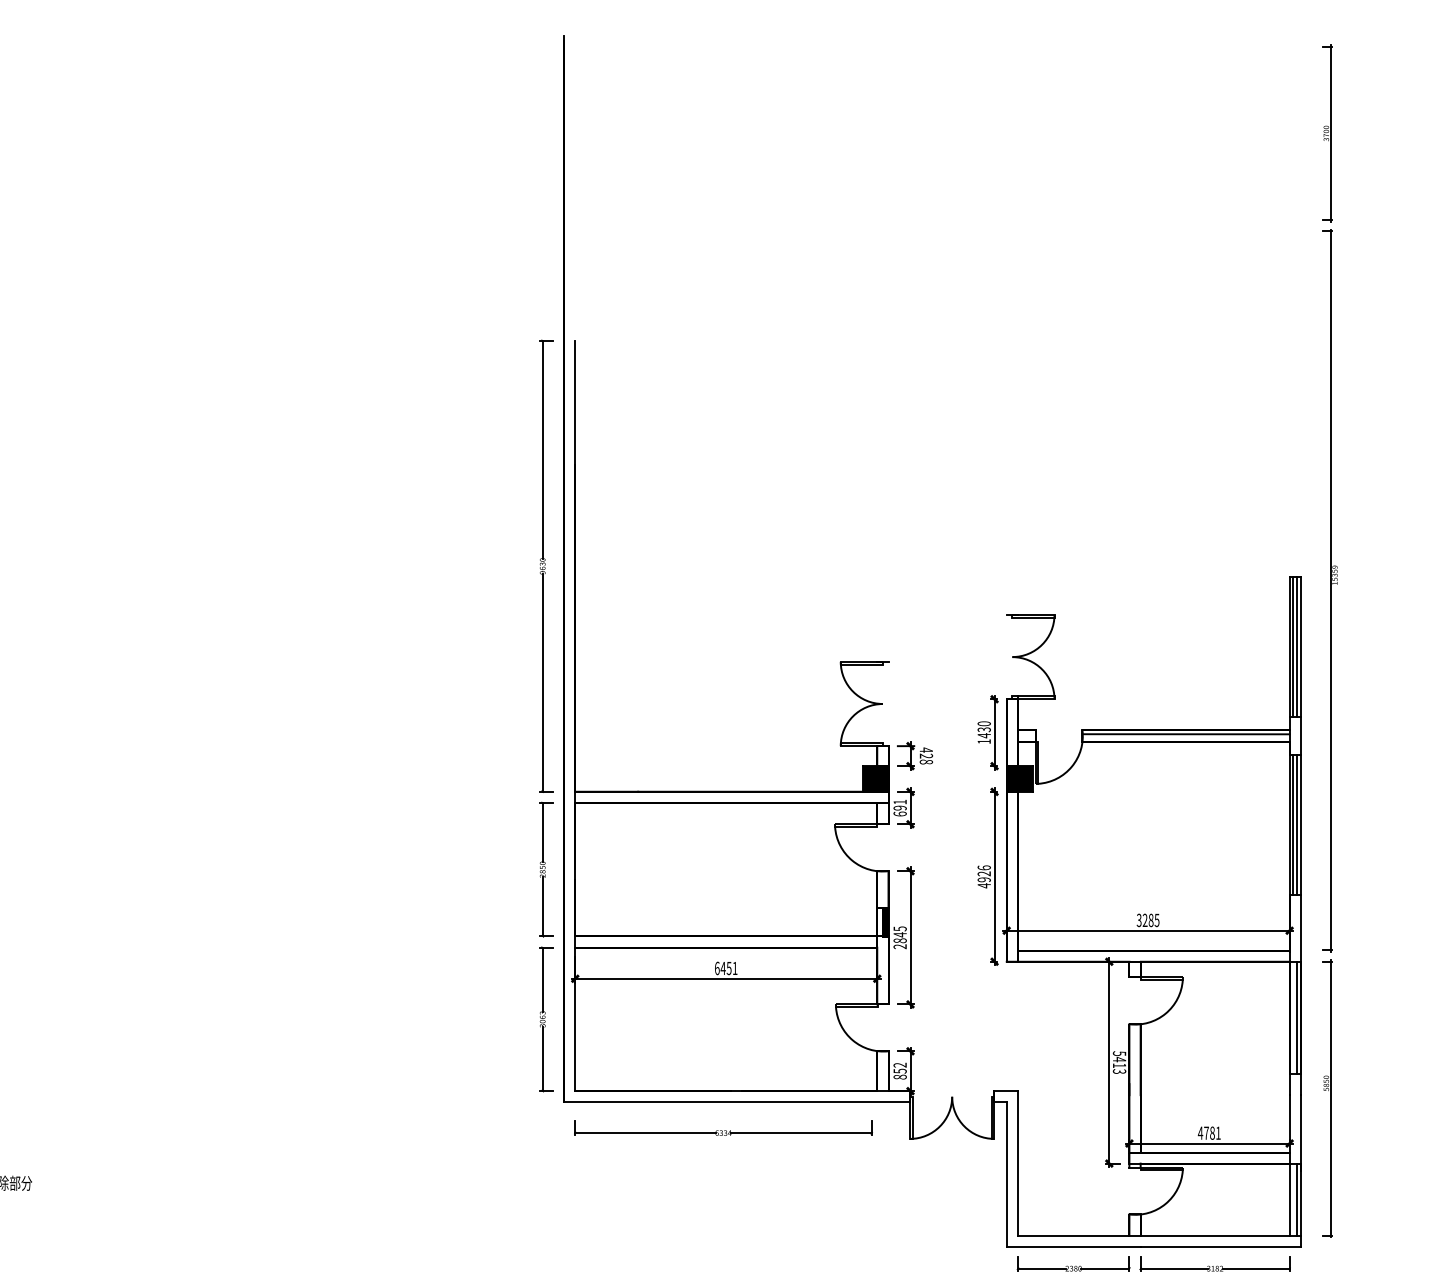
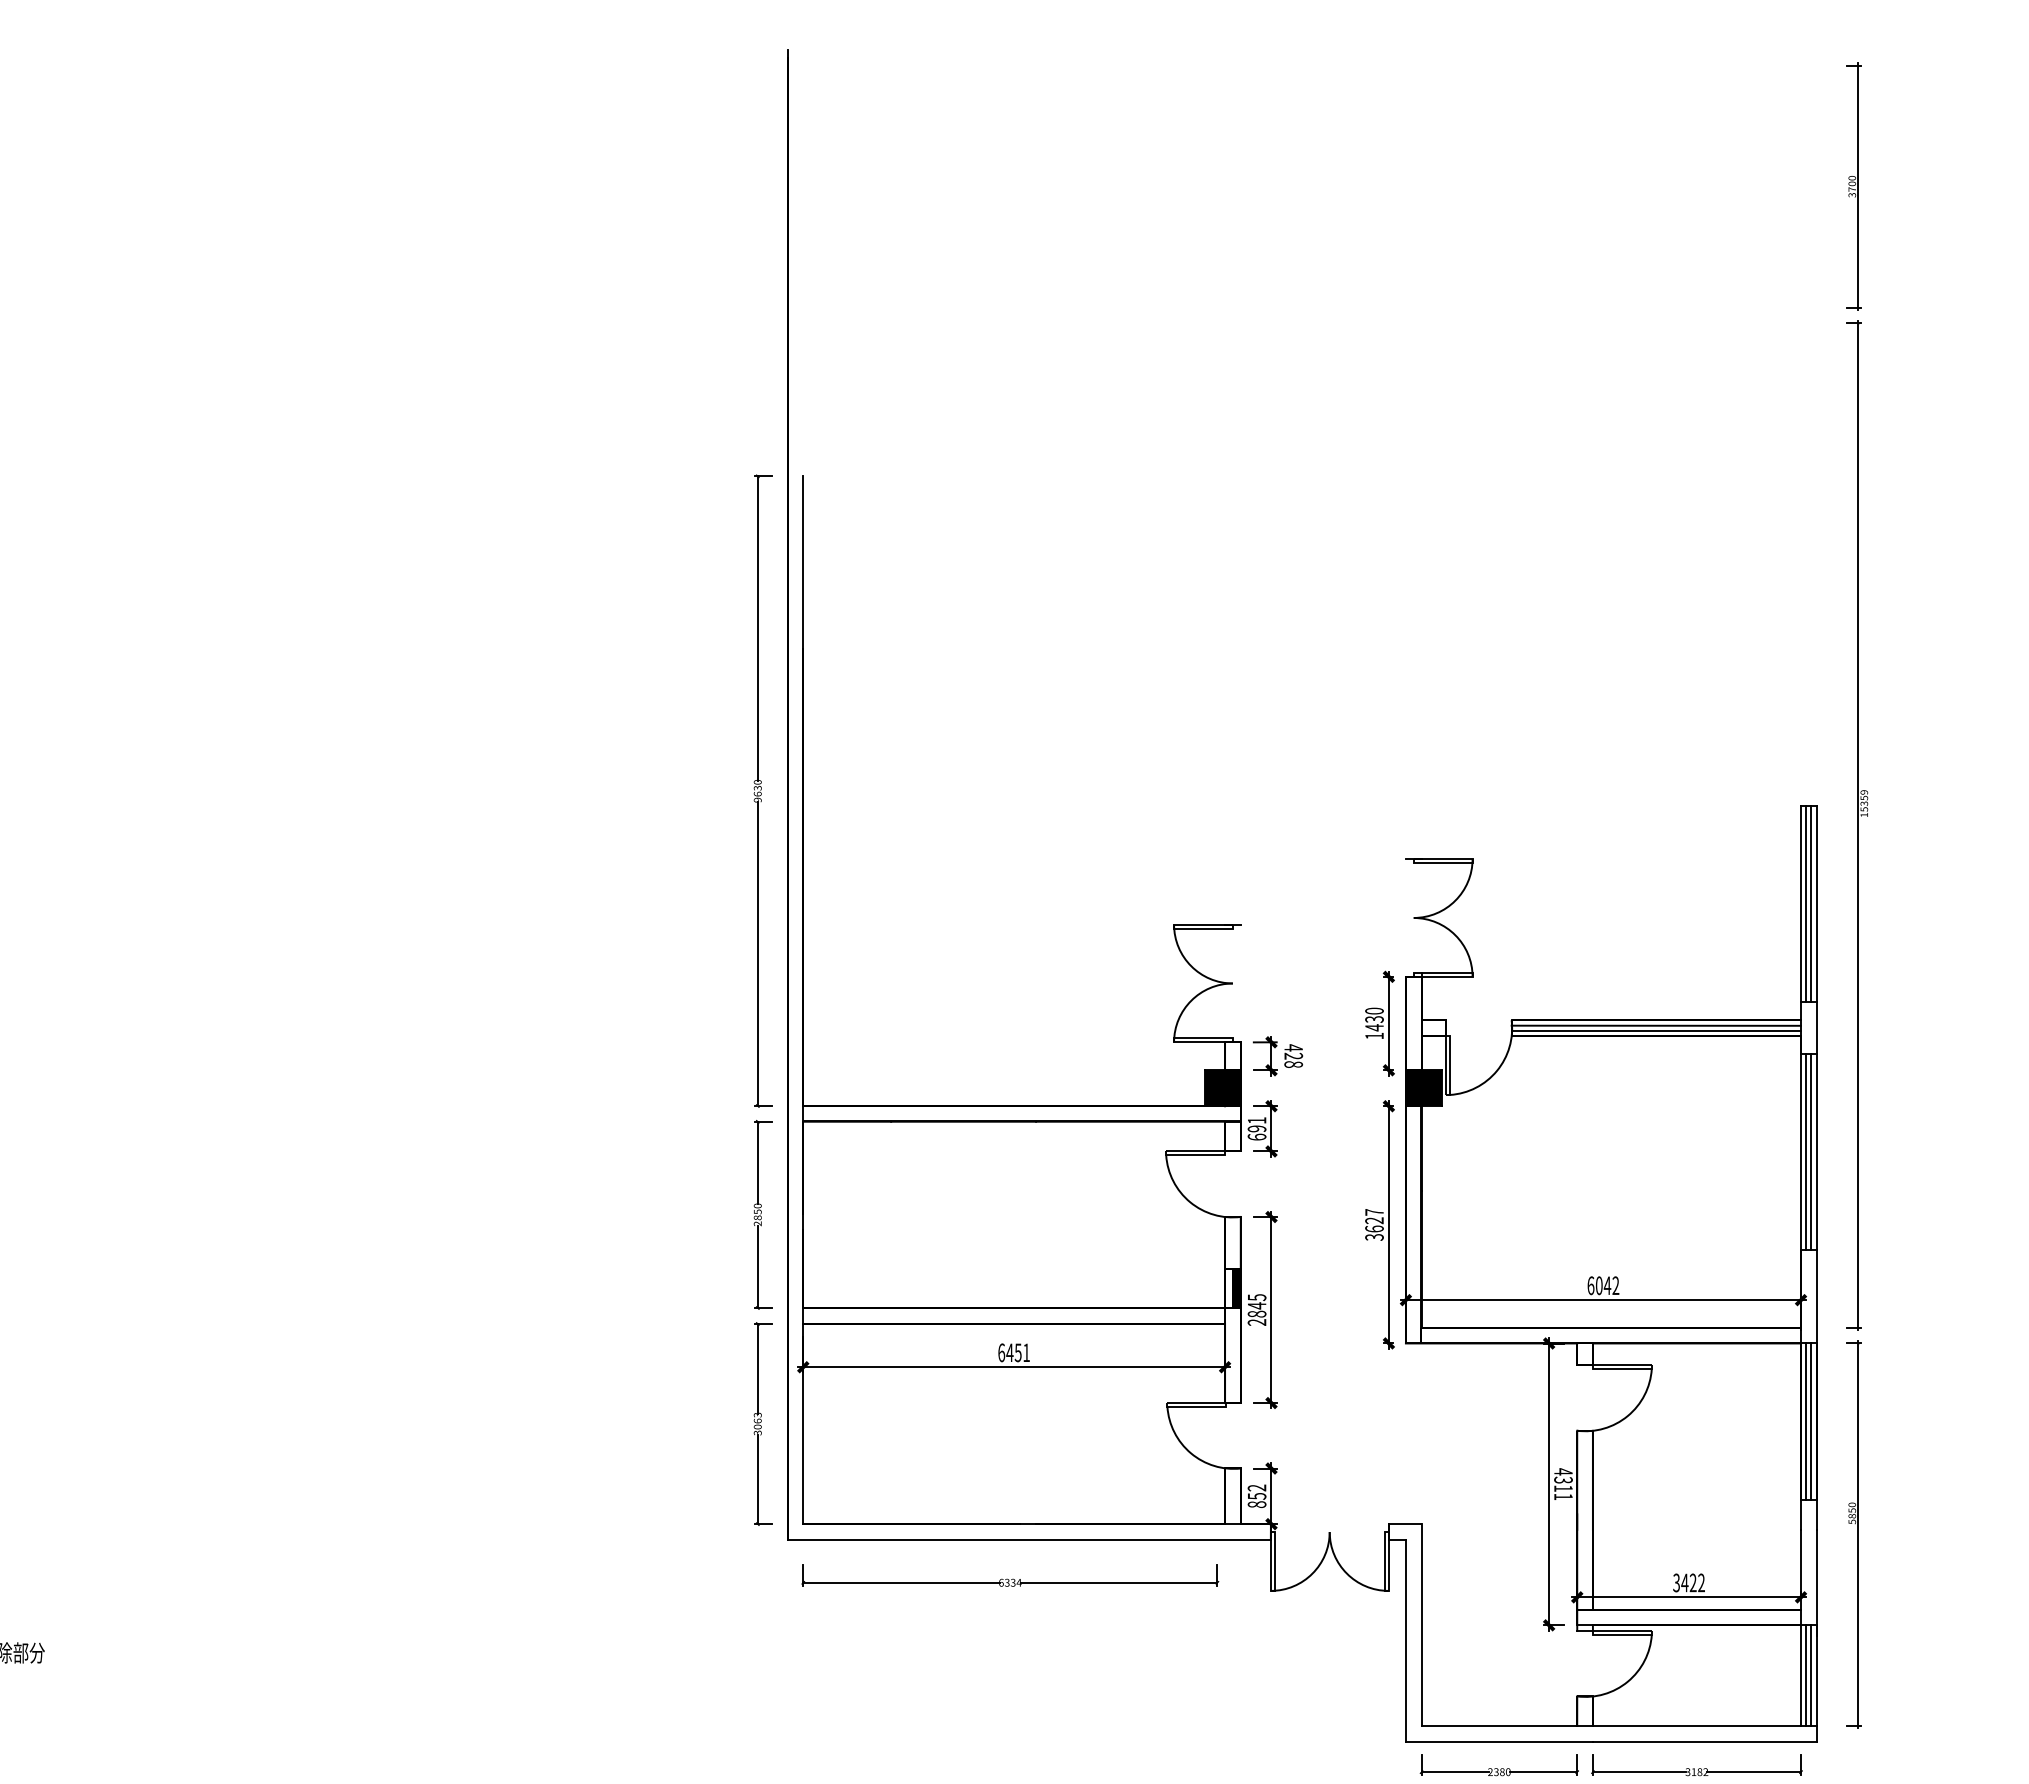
line: (1185, 737) -> (1655, 1030), added
text: (984, 877) -> (1374, 1225), 4926 -> 3627
text: (1148, 920) -> (1603, 1285), 3285 -> 6042
line: (1293, 1017) -> (1806, 1421), added
text: (1119, 1062) -> (1563, 1484), 5413 -> 4311
text: (1209, 1132) -> (1688, 1582), 4781 -> 3422
line: (1293, 1199) -> (1806, 1675), added

